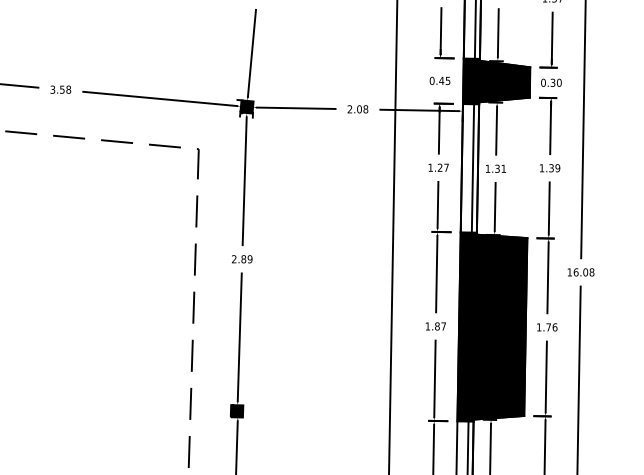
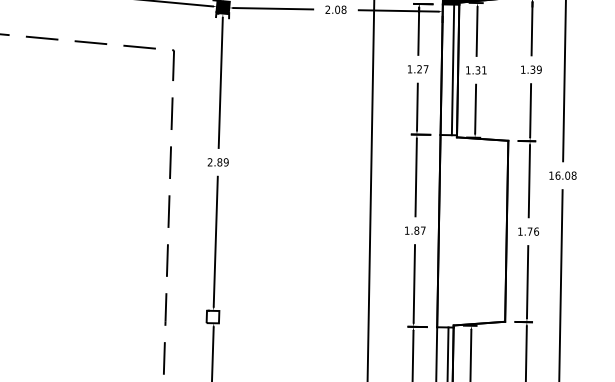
fill: (492, 326) -> (472, 230), removed
fill: (236, 411) -> (212, 317), removed

